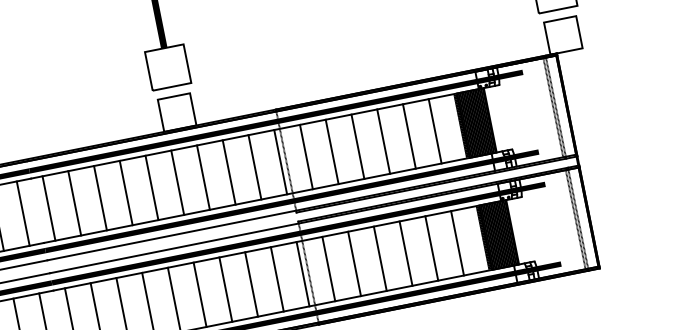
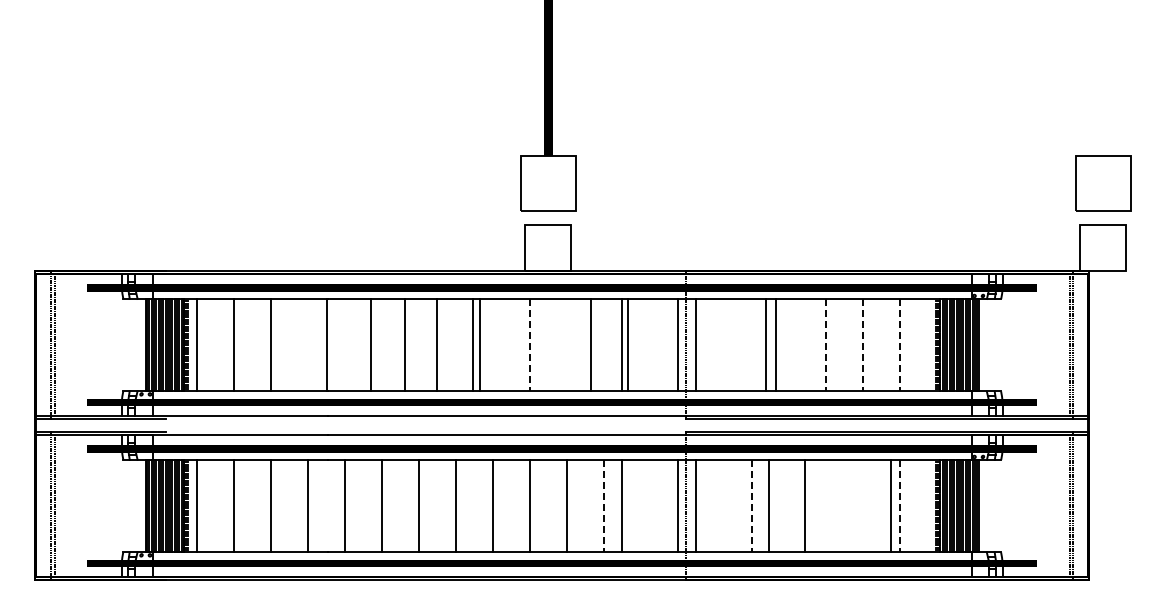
line: (435, 131) -> (899, 345), solid -> dashed
line: (409, 136) -> (862, 345), solid -> dashed
line: (383, 141) -> (825, 345), solid -> dashed
line: (357, 146) -> (765, 344), moved
line: (331, 151) -> (775, 344), moved
line: (306, 156) -> (695, 344), moved
line: (254, 166) -> (621, 344), moved
line: (228, 172) -> (627, 344), moved
line: (203, 177) -> (590, 344), moved
line: (177, 183) -> (529, 345), solid -> dashed
line: (151, 187) -> (472, 344), moved
line: (125, 192) -> (479, 344), moved
line: (100, 197) -> (436, 344), moved
line: (74, 202) -> (404, 344), moved
line: (48, 208) -> (370, 344), moved
line: (23, 213) -> (326, 344), moved
line: (457, 243) -> (899, 506), solid -> dashed
line: (431, 248) -> (890, 505), moved
line: (405, 253) -> (804, 505), moved
line: (380, 258) -> (768, 505), moved
line: (354, 264) -> (751, 506), solid -> dashed
line: (328, 268) -> (695, 505), moved
line: (277, 278) -> (621, 505), moved
line: (251, 284) -> (603, 506), solid -> dashed

